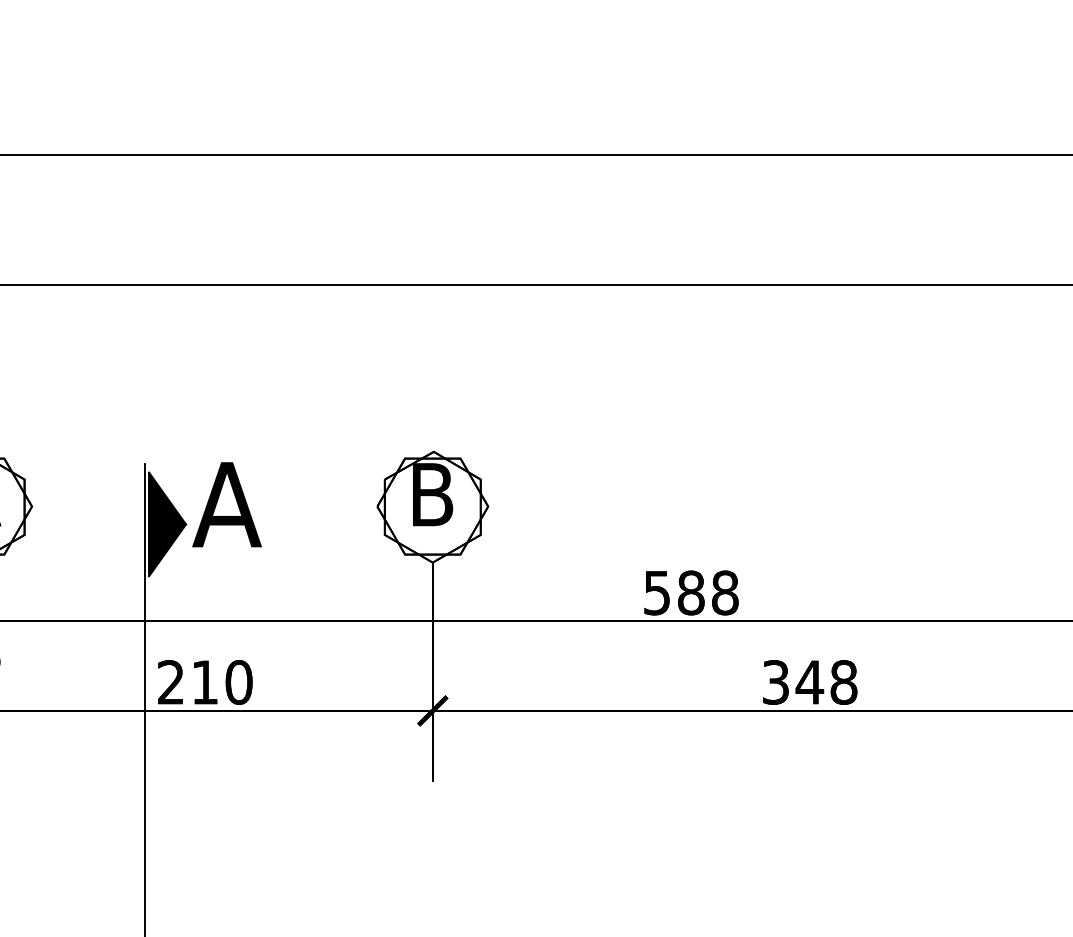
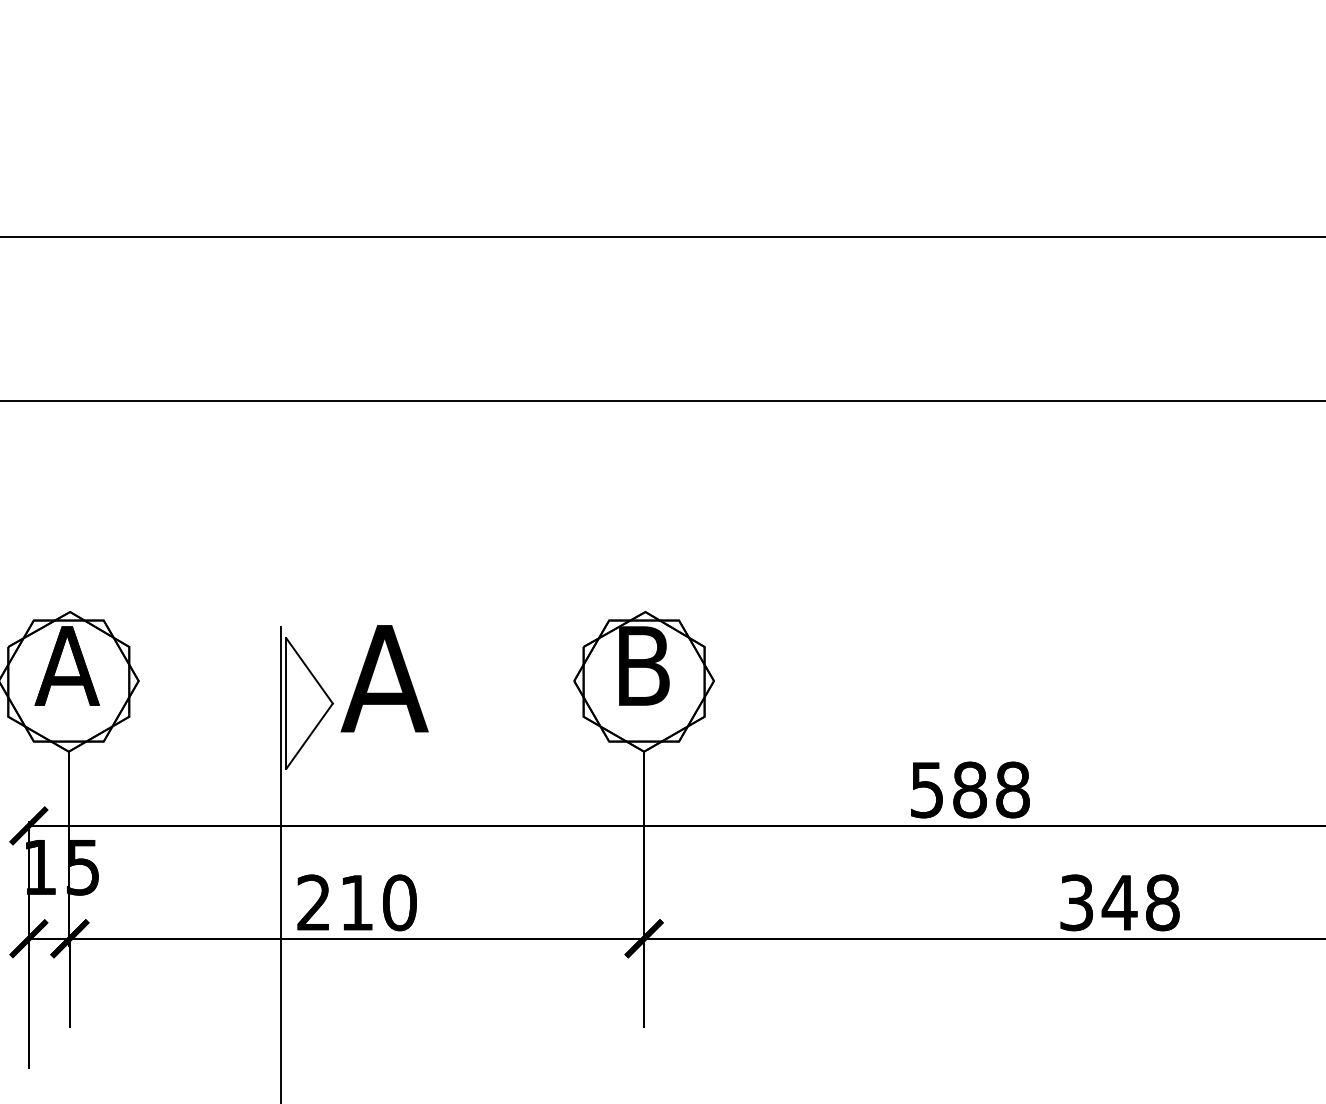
fill: (167, 524) -> (309, 703), removed

